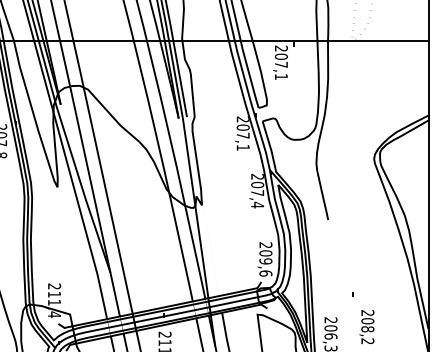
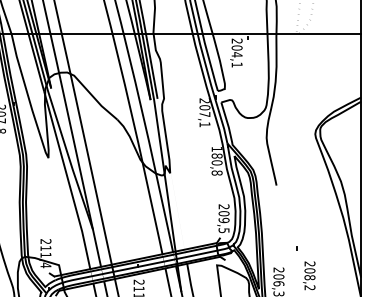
text: (281, 64) -> (237, 54), 207,1 -> 204,1
text: (257, 190) -> (216, 160), 207,4 -> 180,8
text: (265, 273) -> (223, 230), 209,6 -> 209,5

